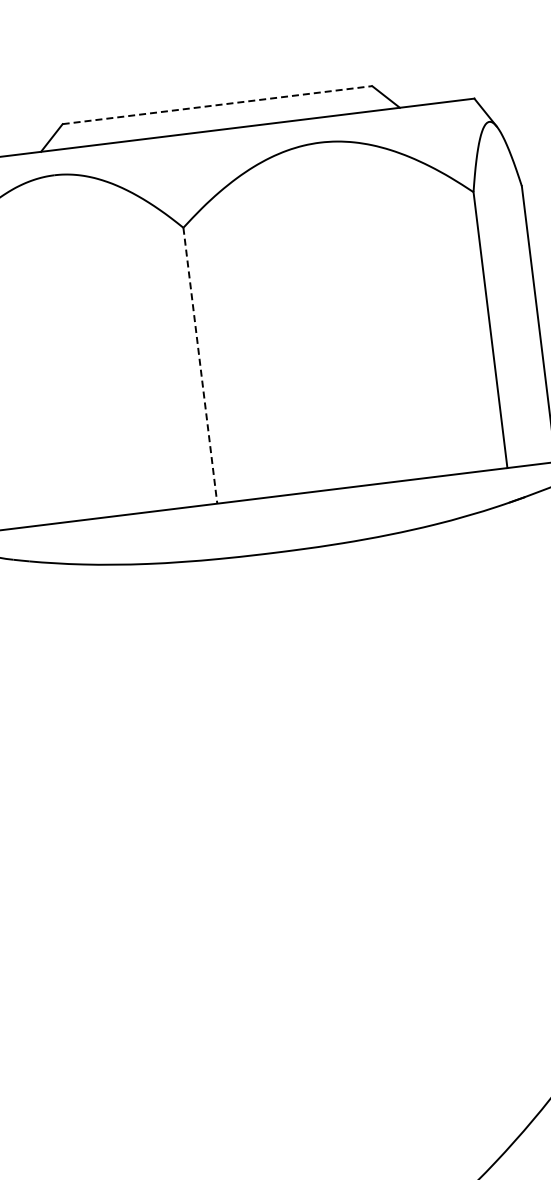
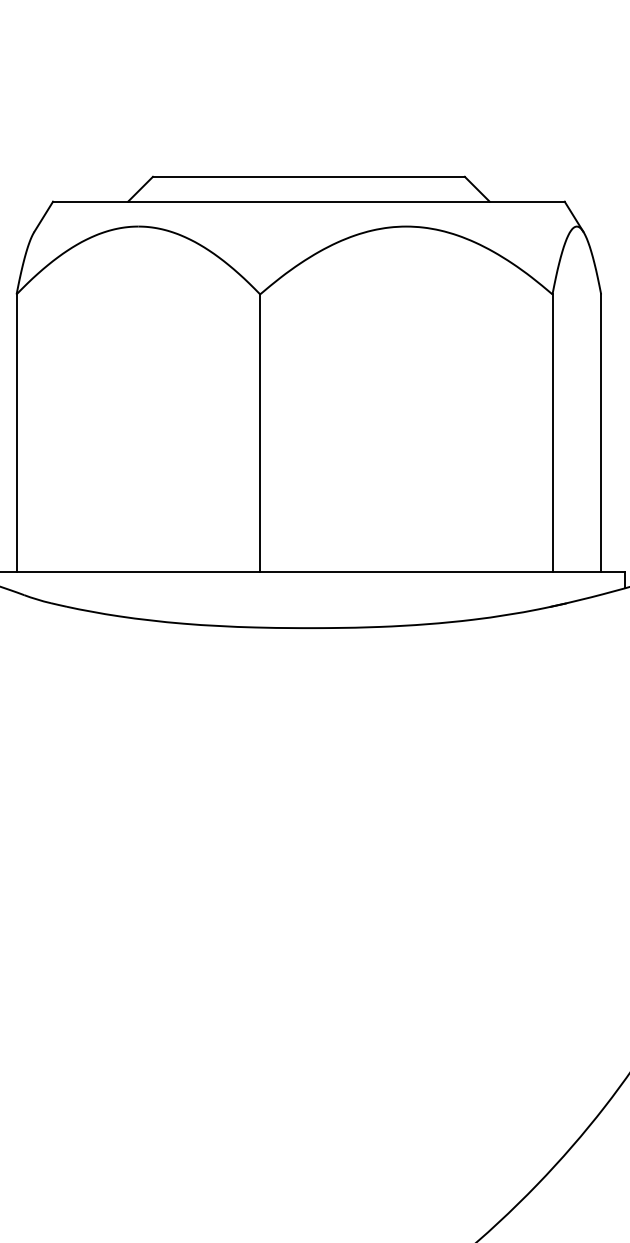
line: (217, 104) -> (308, 176), dashed -> solid
line: (200, 365) -> (260, 433), dashed -> solid

